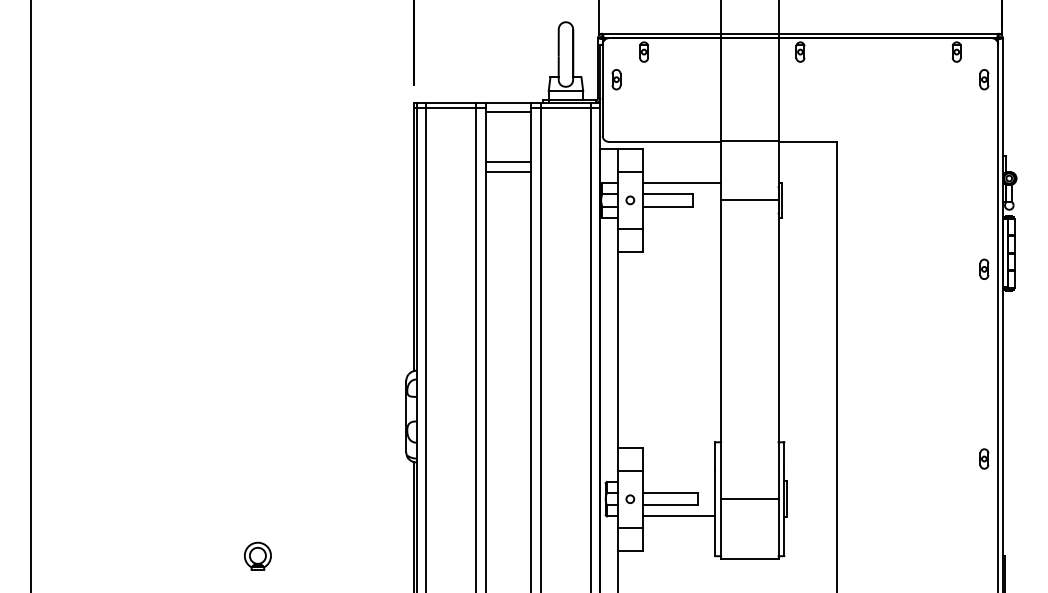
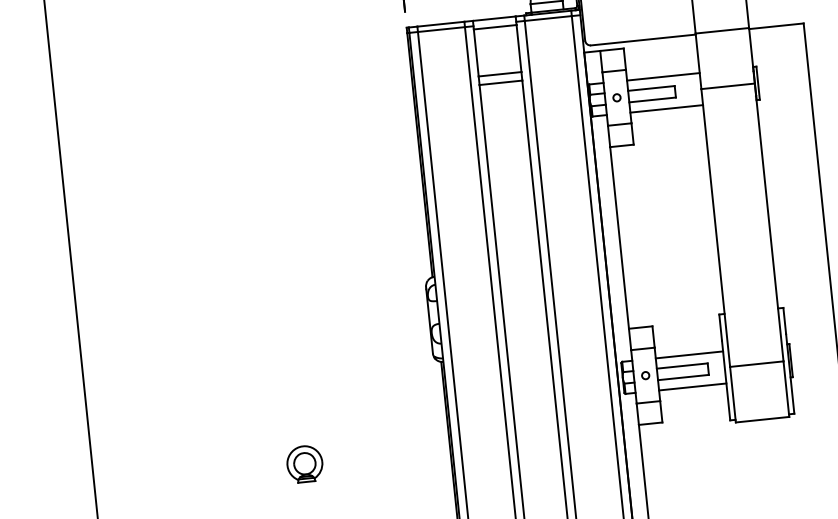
line: (681, 217) -> (666, 108), added
line: (678, 482) -> (688, 355), added
part: (257, 556) -> (304, 464), size x1.43

